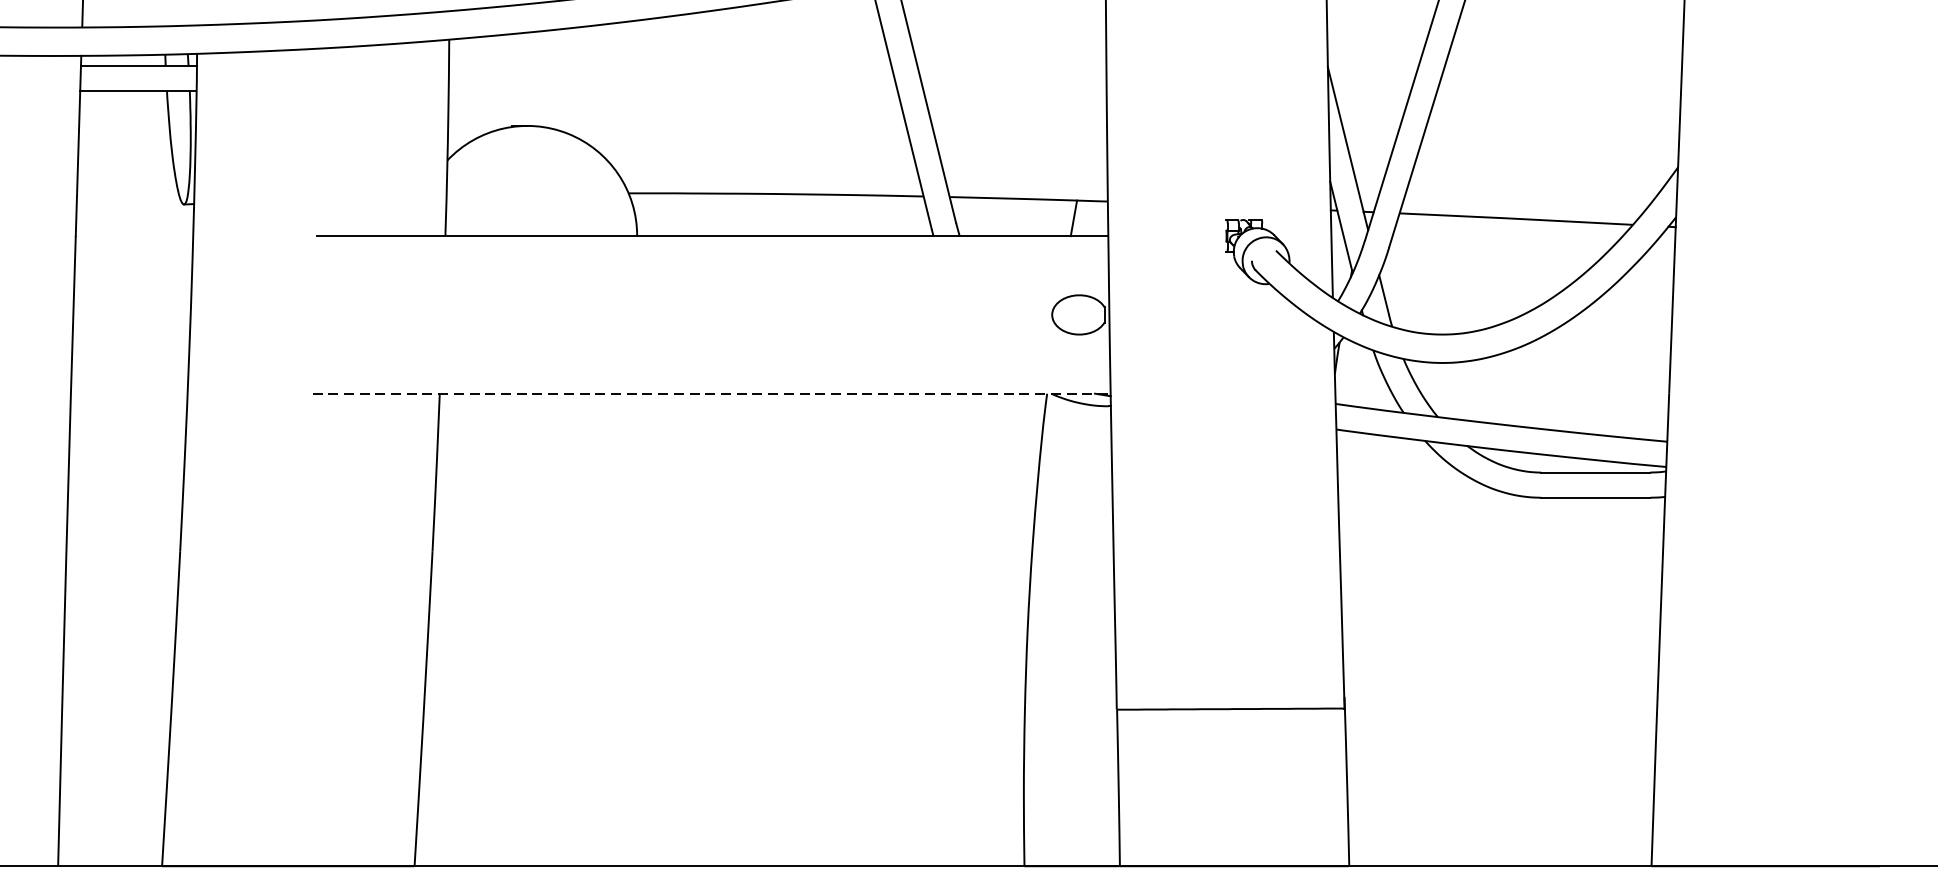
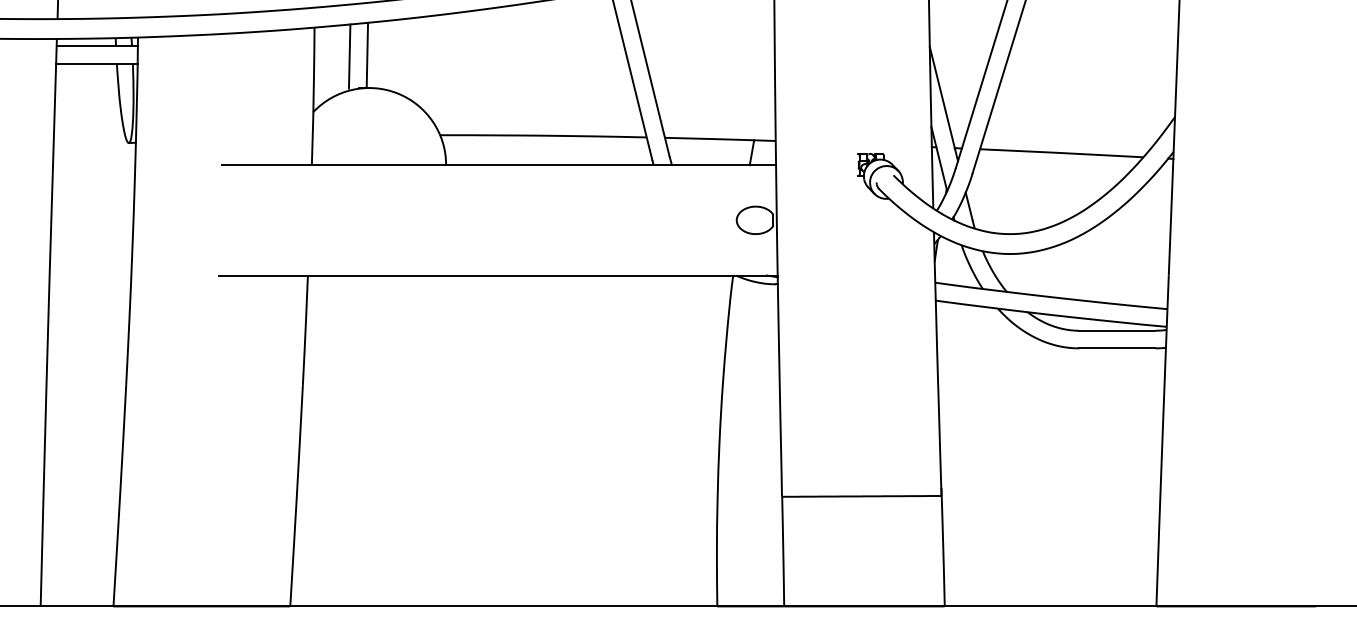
line: (524, 79) -> (367, 55), added
line: (499, 80) -> (349, 56), added
line: (711, 393) -> (498, 275), dashed -> solid

